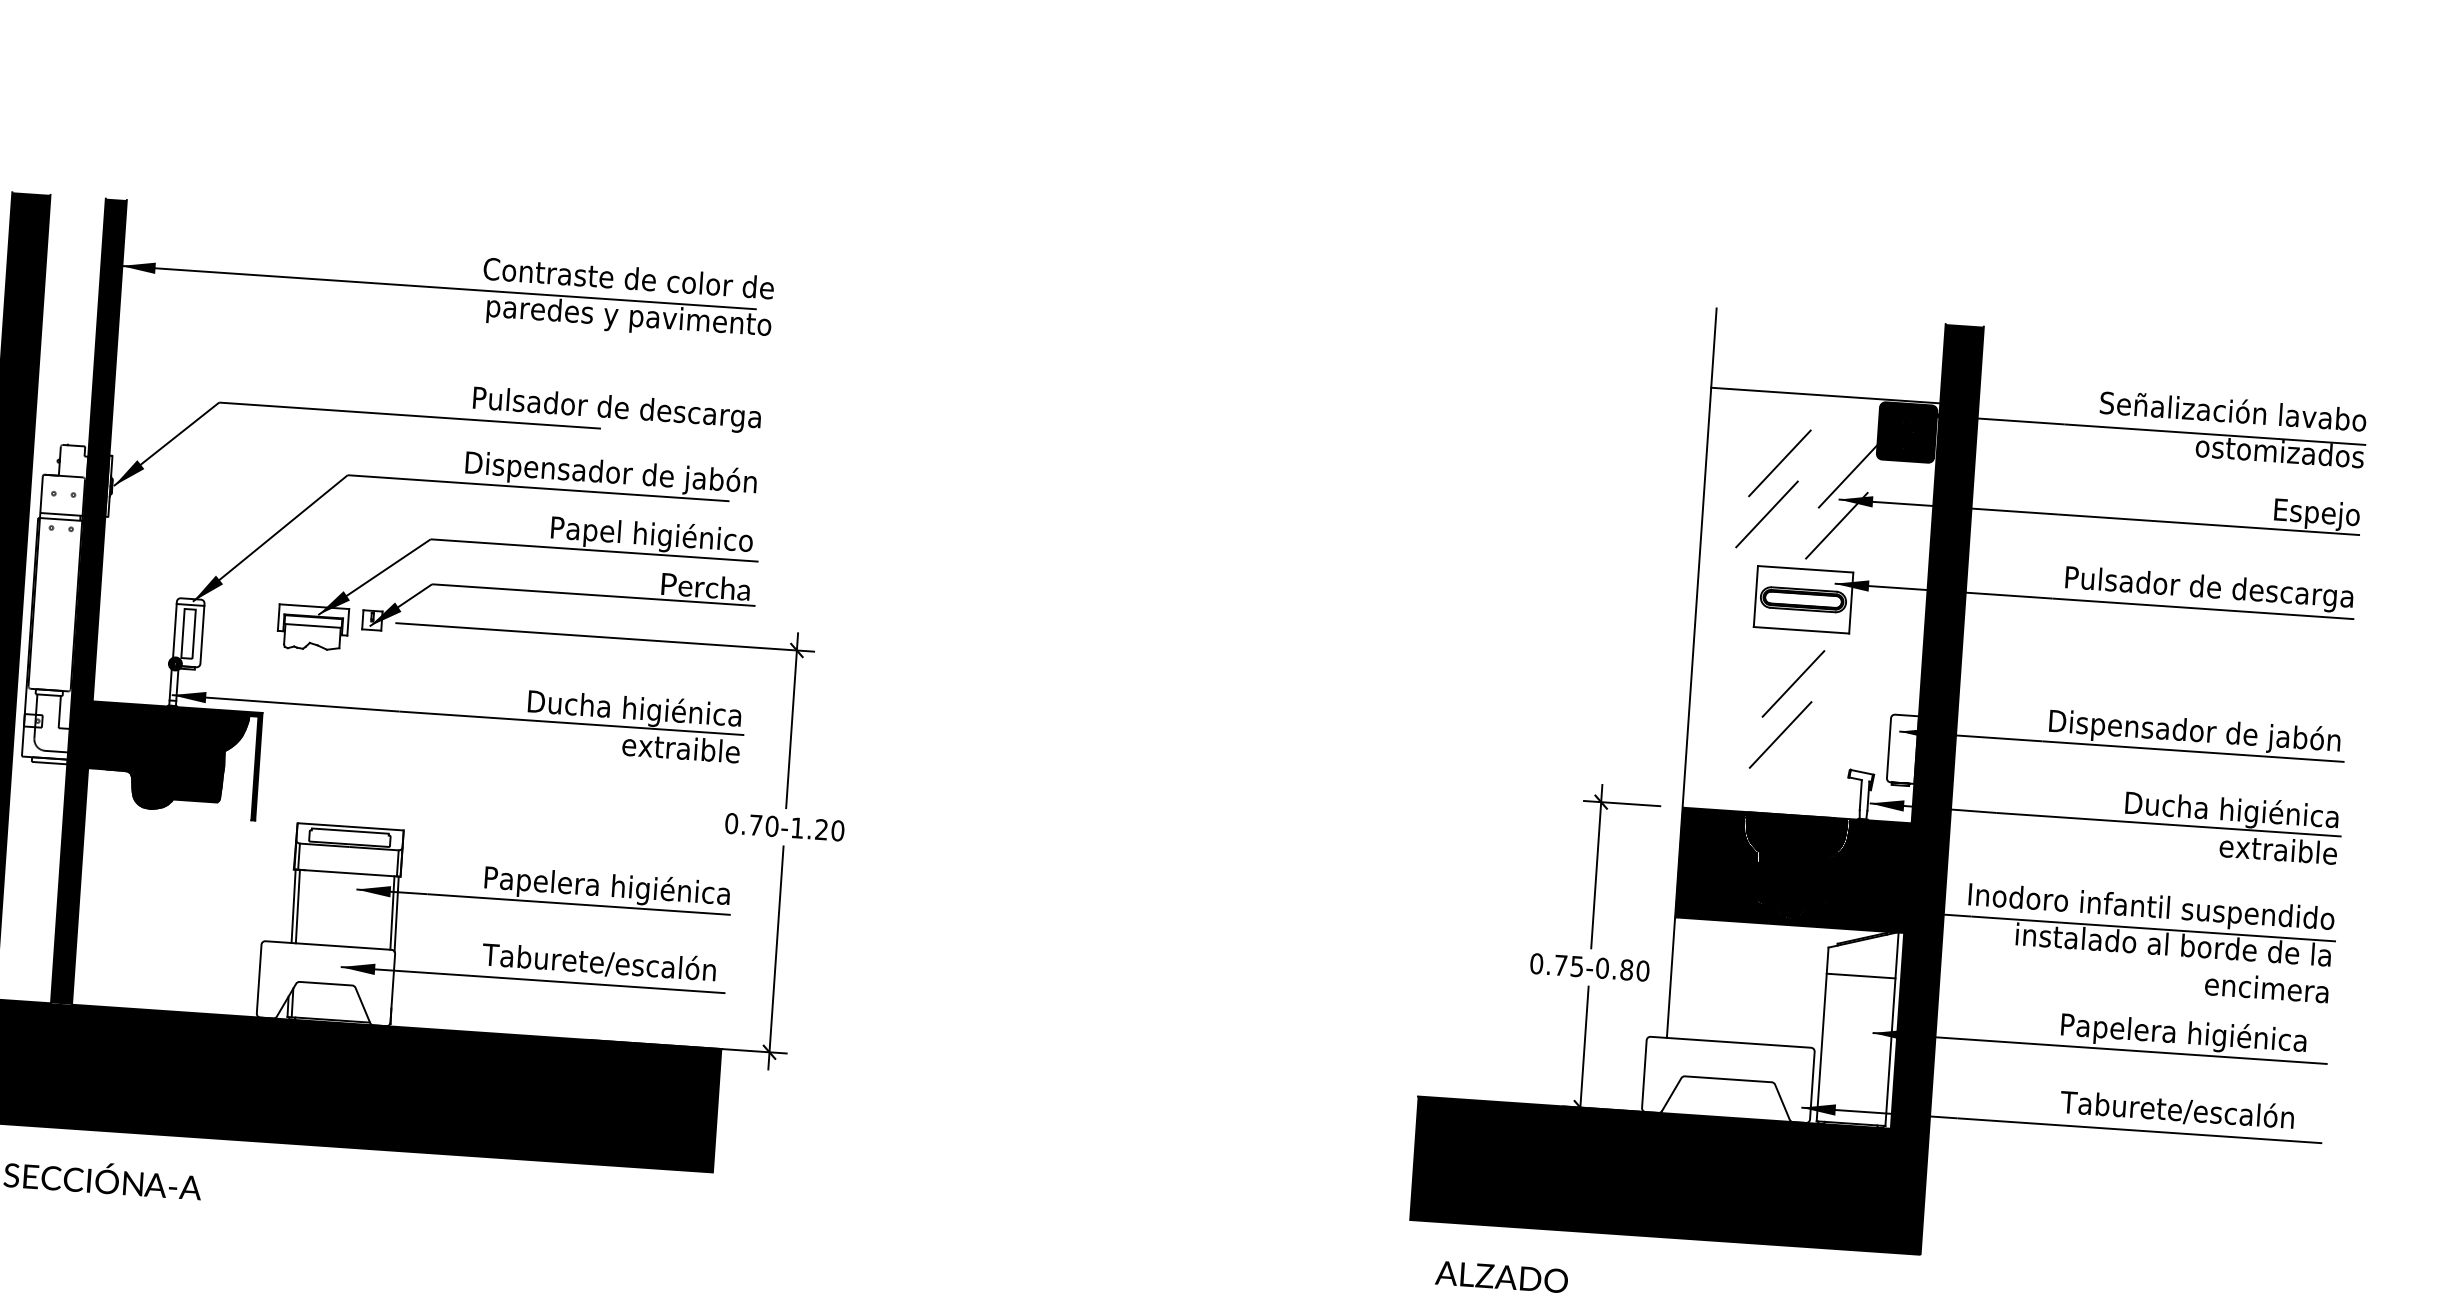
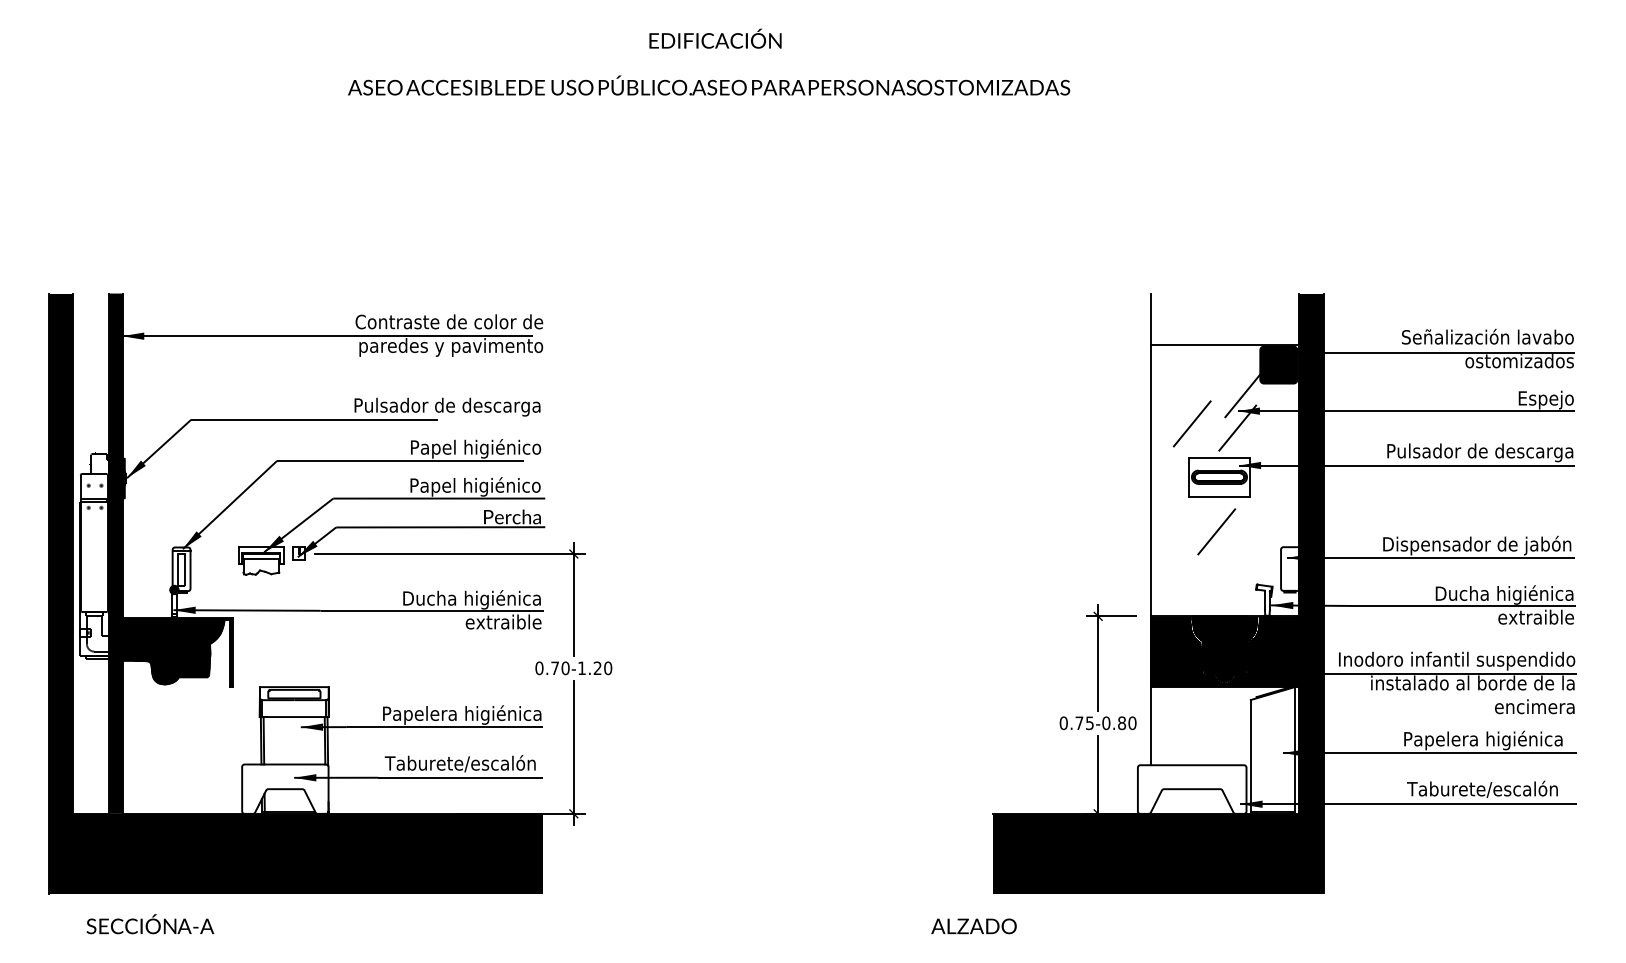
line: (1778, 463) -> (1197, 390), removed
text: (611, 473) -> (446, 448), Dispensador de jabón -> Papel higiénico
line: (1780, 733) -> (1210, 564), removed
line: (1860, 975) -> (1272, 716), removed
text: (1500, 1277) -> (973, 926), moved

